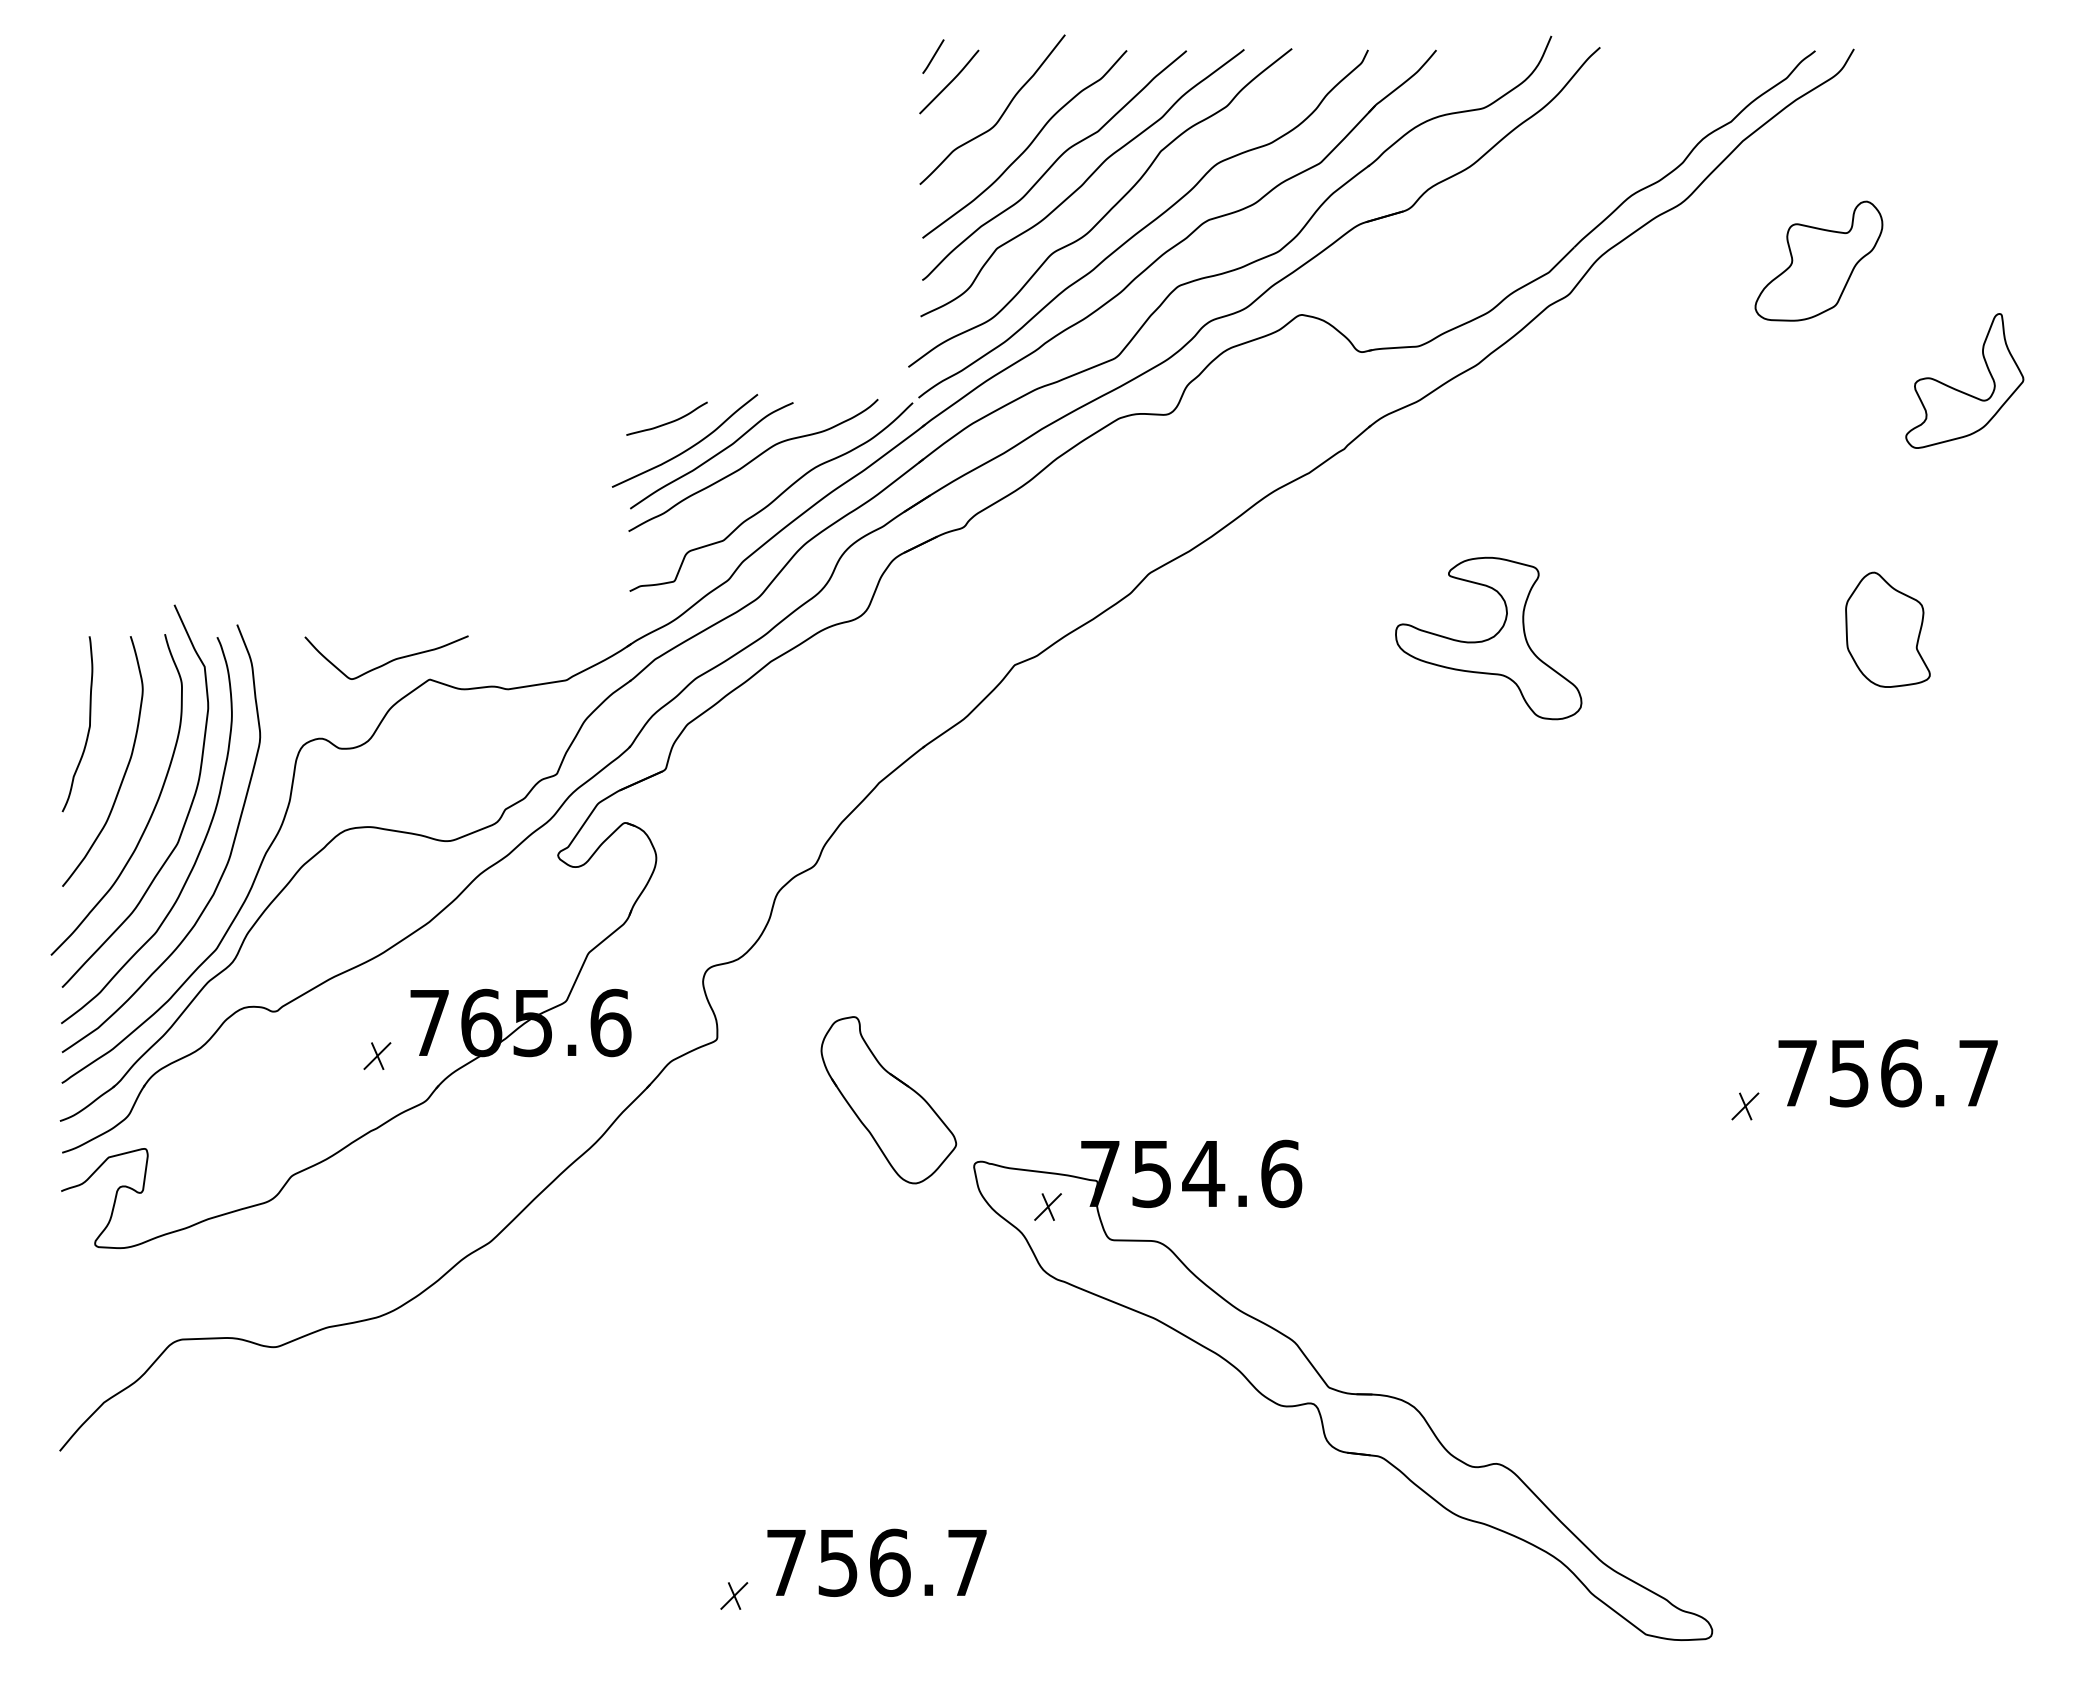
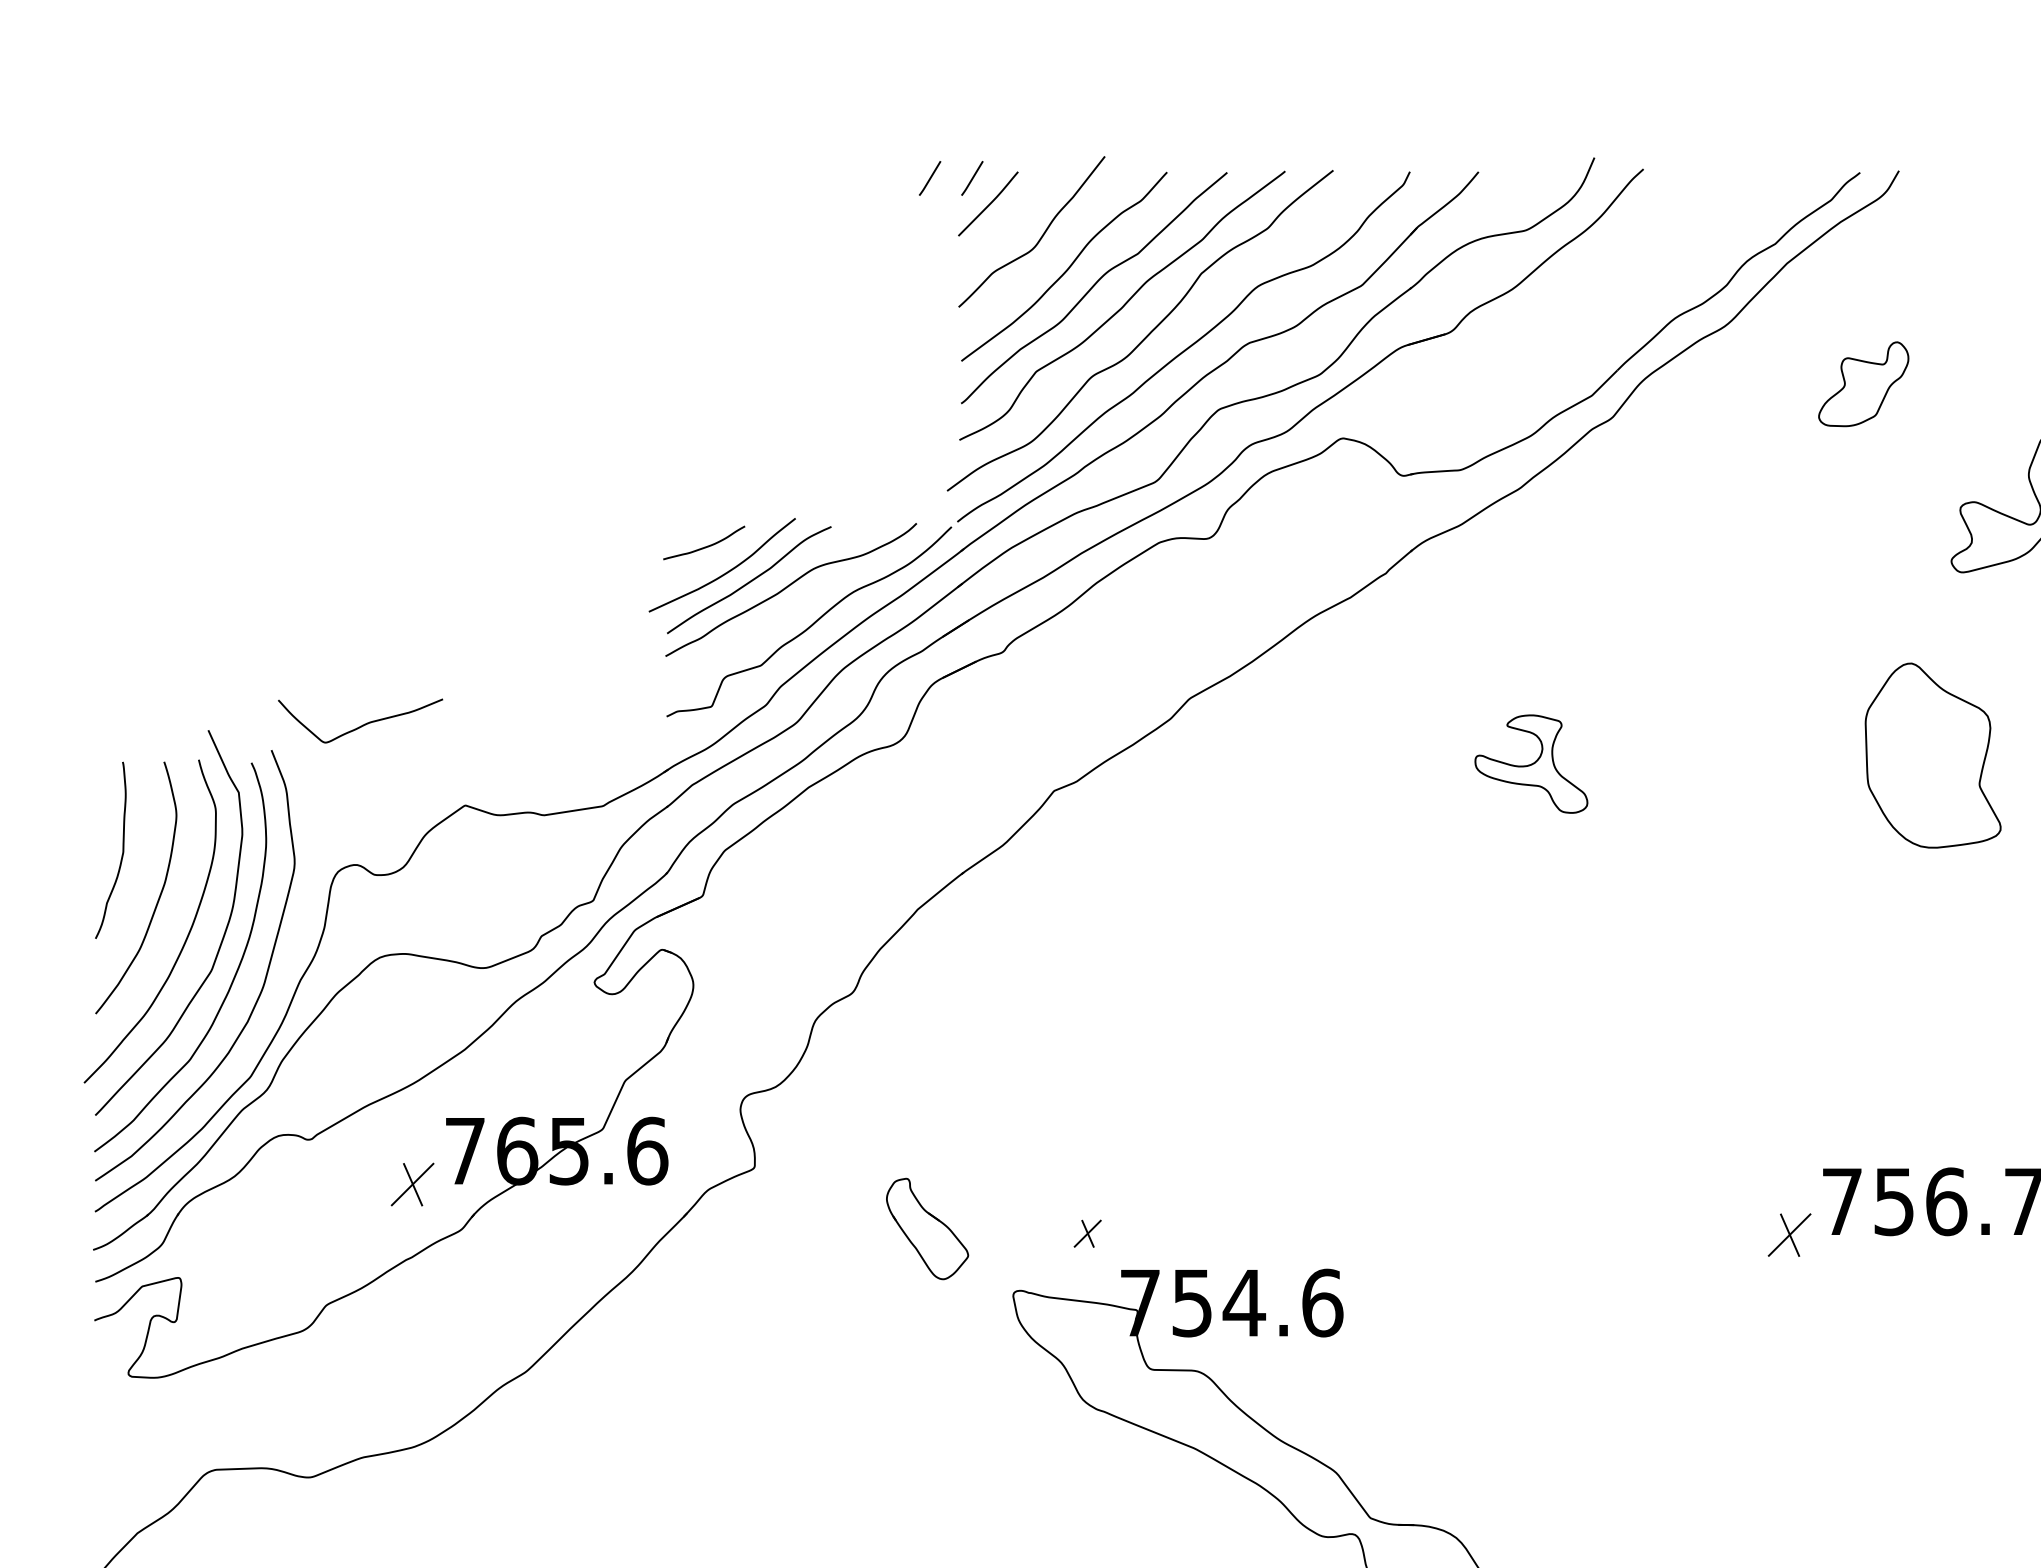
line: (891, 56) -> (930, 178), added
part: (1818, 260) -> (1863, 383), size x0.7
part: (1887, 629) -> (1932, 755), size x1.6
part: (1488, 638) -> (1531, 764), size x0.6
curve: (388, 661) -> (362, 724), moved
part: (377, 1055) -> (412, 1183), size x1.6
part: (888, 1100) -> (927, 1229), size x0.6
part: (1745, 1106) -> (1789, 1235), size x1.6
part: (1047, 1206) -> (1087, 1233), moved

